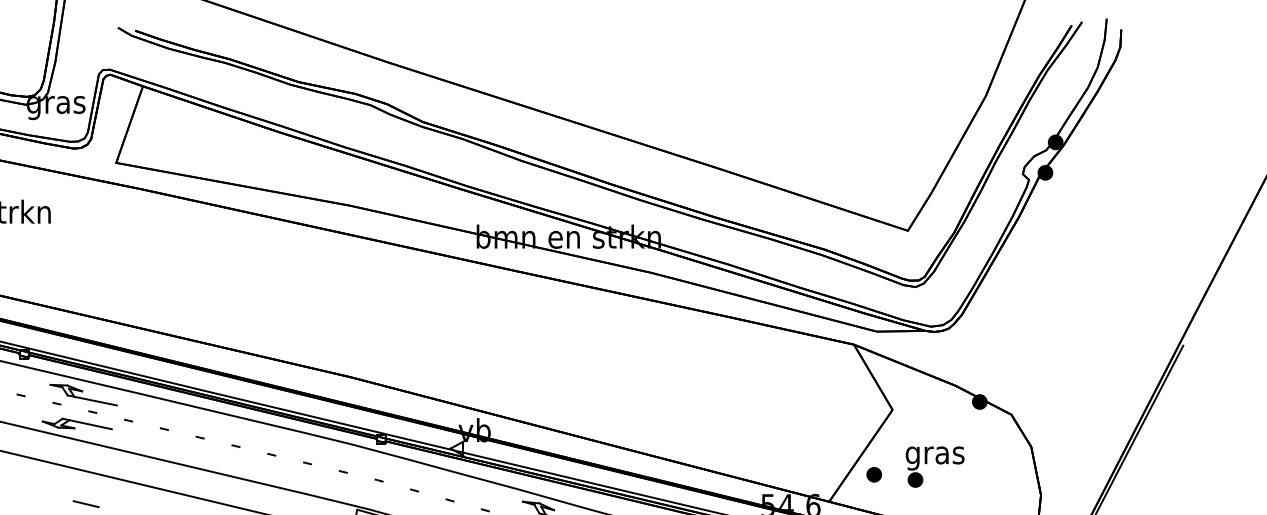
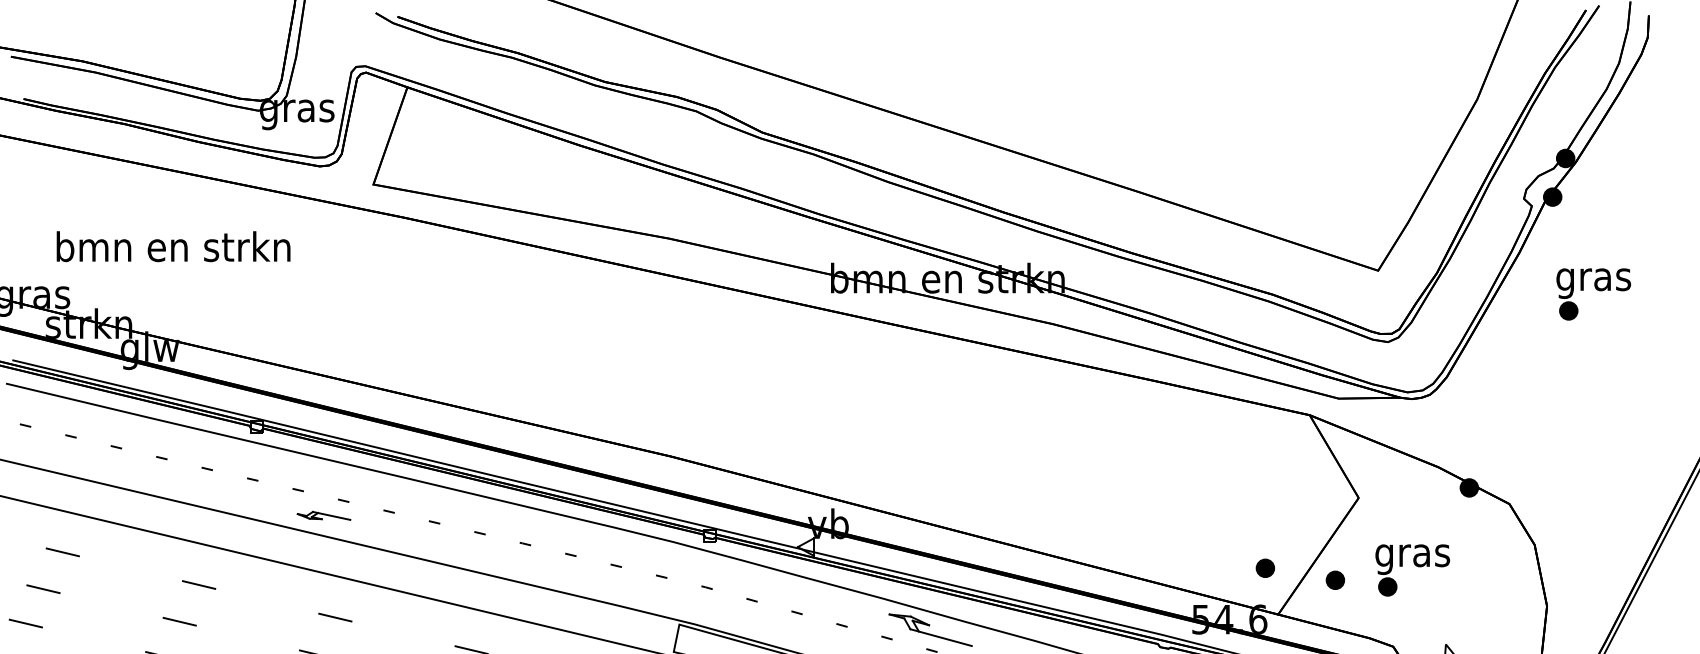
part: (1077, 249) -> (1593, 294), added
part: (83, 395) -> (332, 479), removed
part: (76, 423) -> (323, 515), size x0.6
part: (819, 464) -> (1265, 567), added

